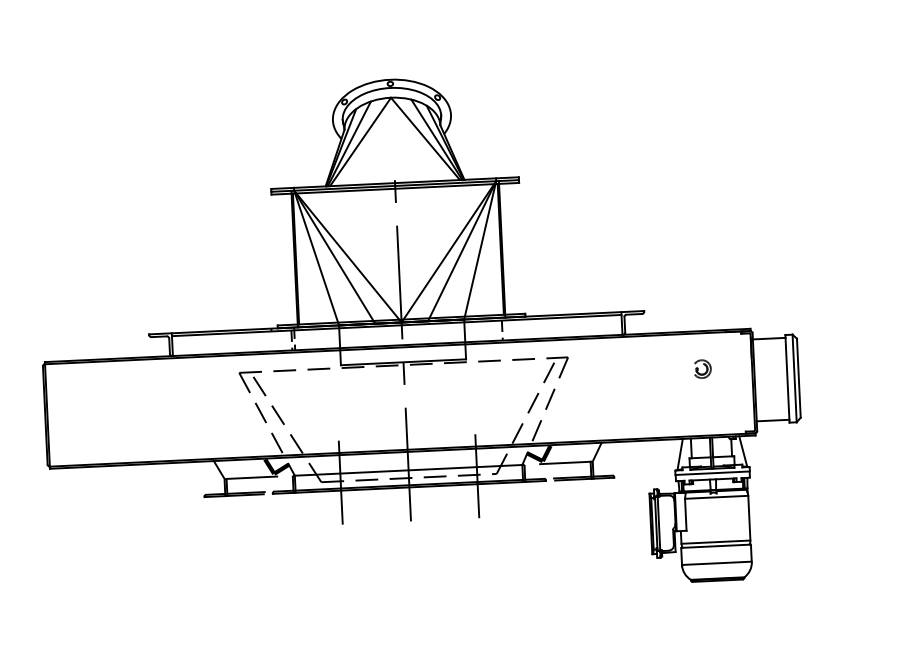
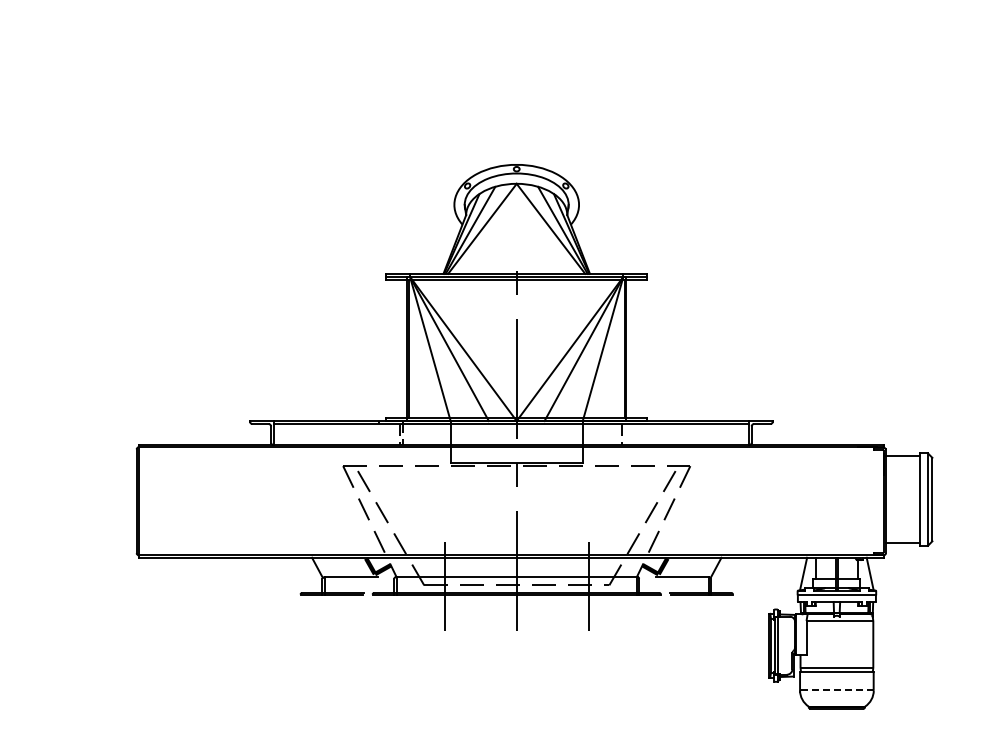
part: (702, 368) -> (831, 484), removed
line: (716, 563) -> (836, 690), solid -> dashed

